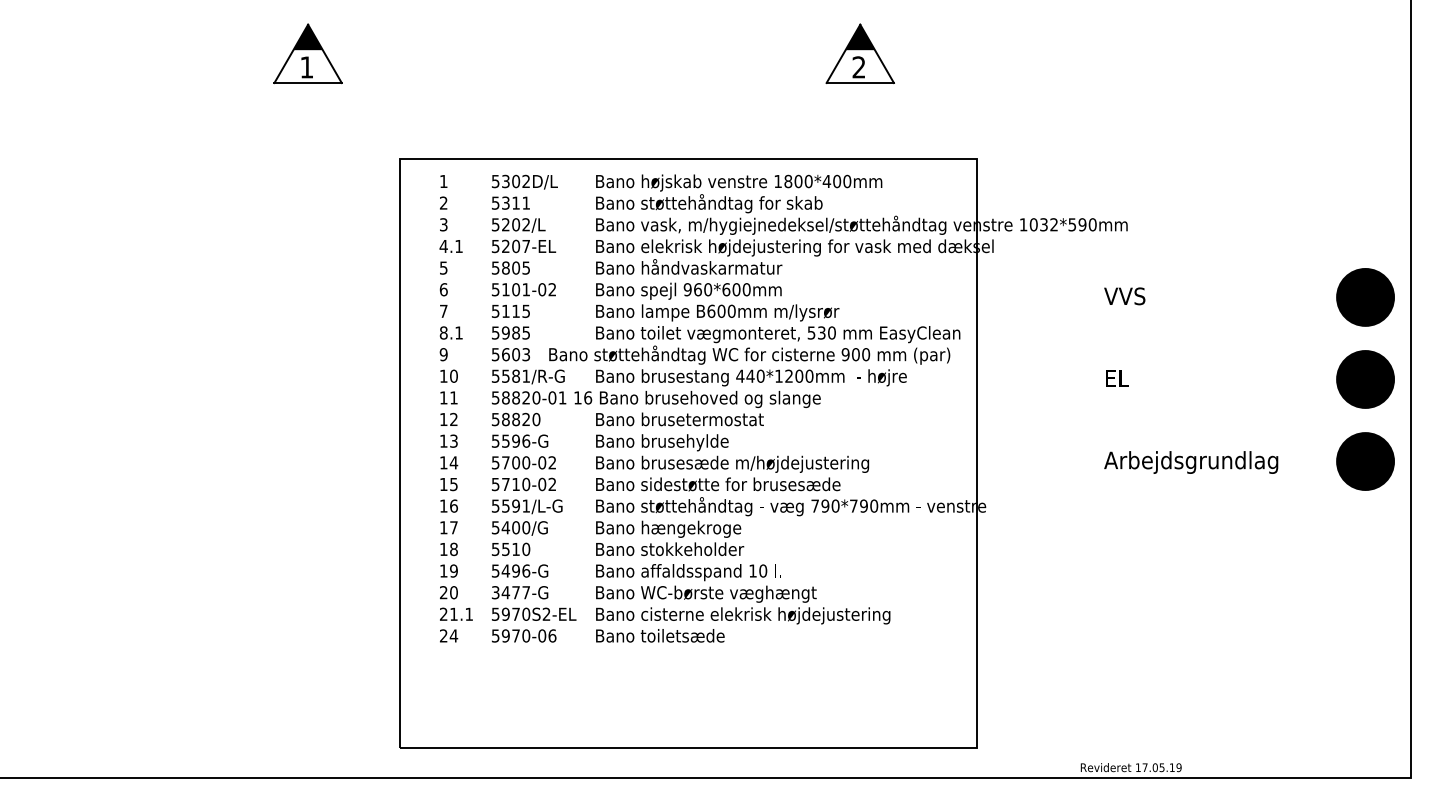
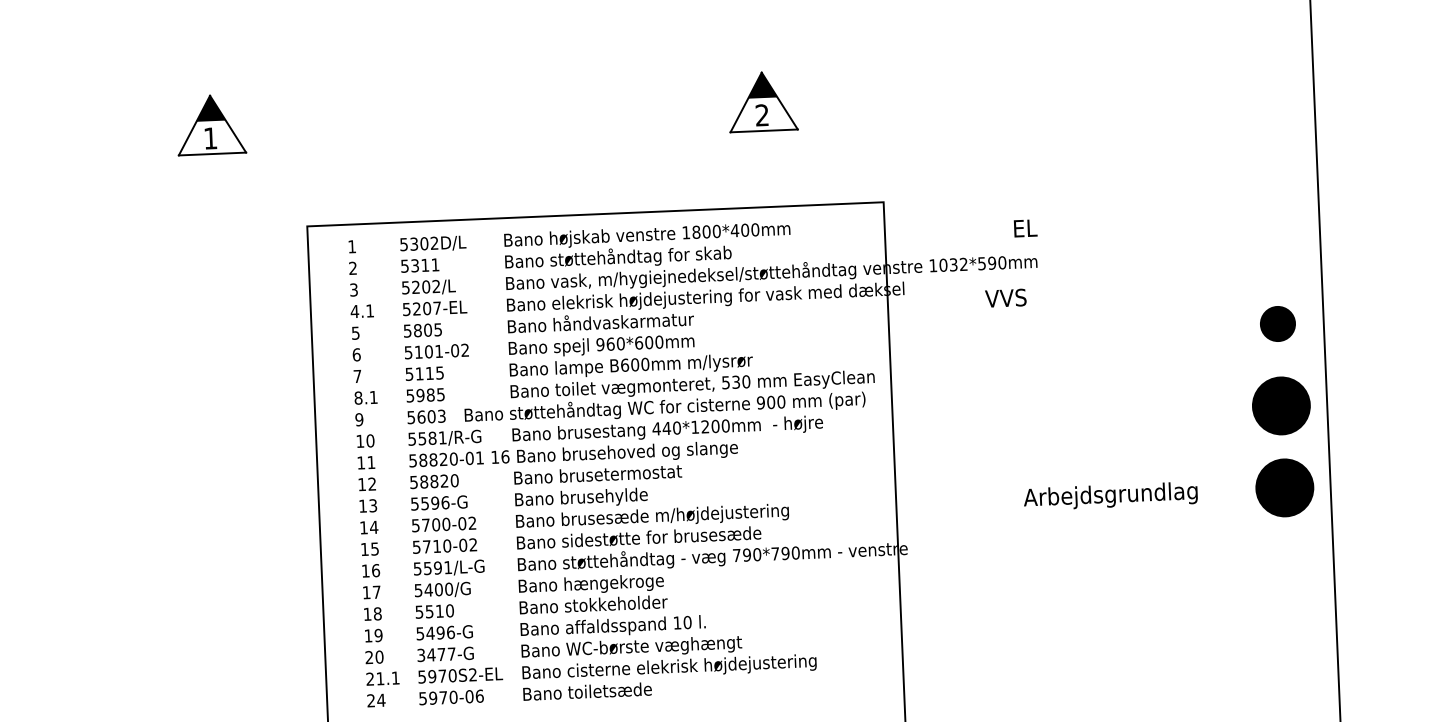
text: (1124, 296) -> (1005, 298), moved
part: (1365, 297) -> (1277, 324), size x0.6
text: (1117, 378) -> (1025, 228), moved

